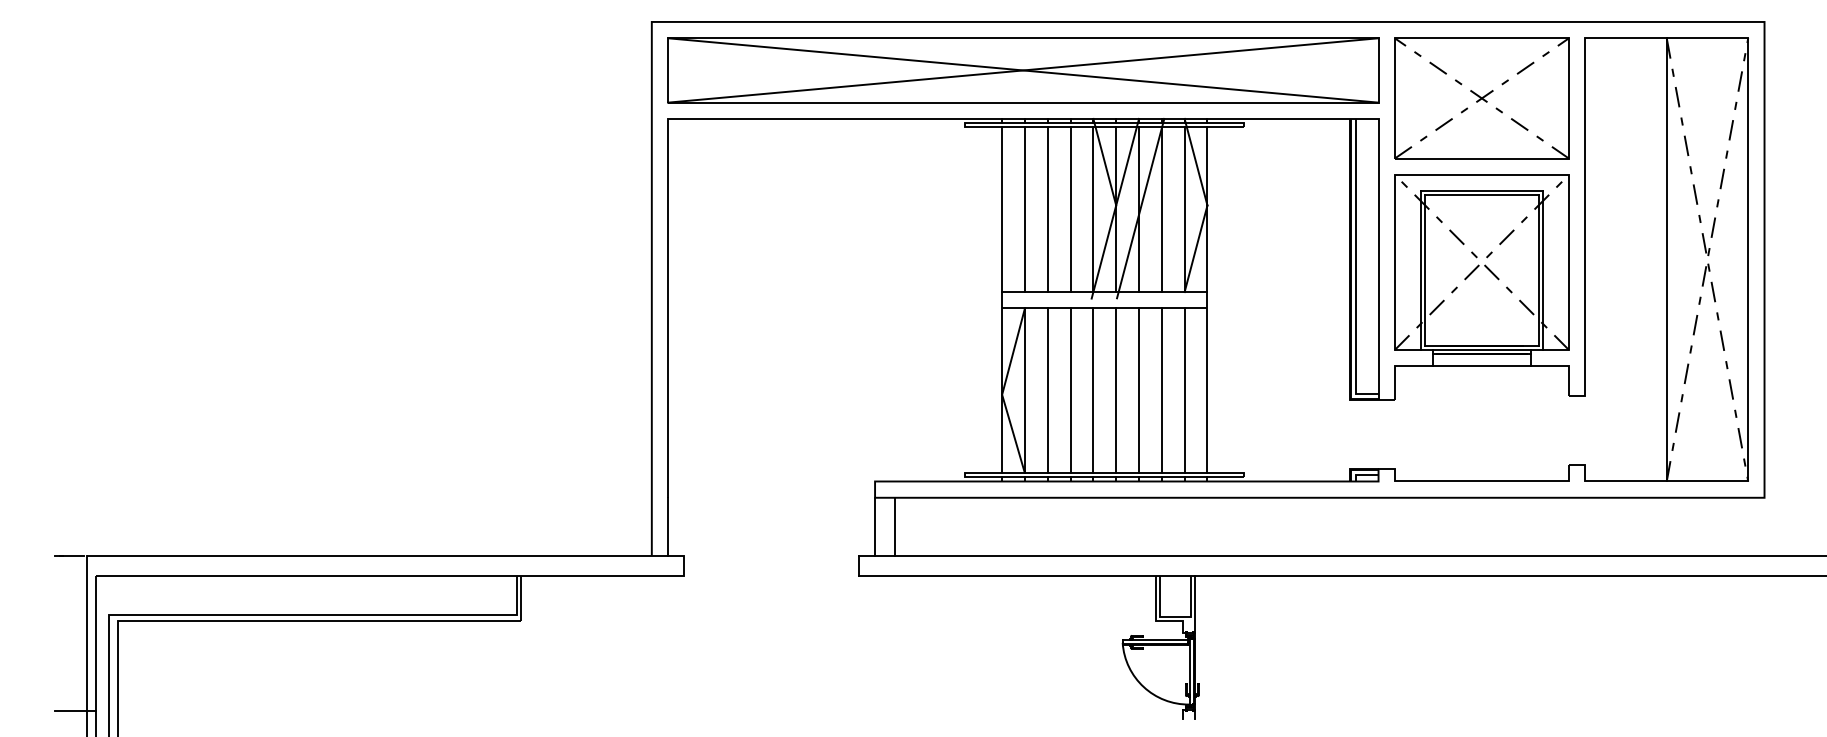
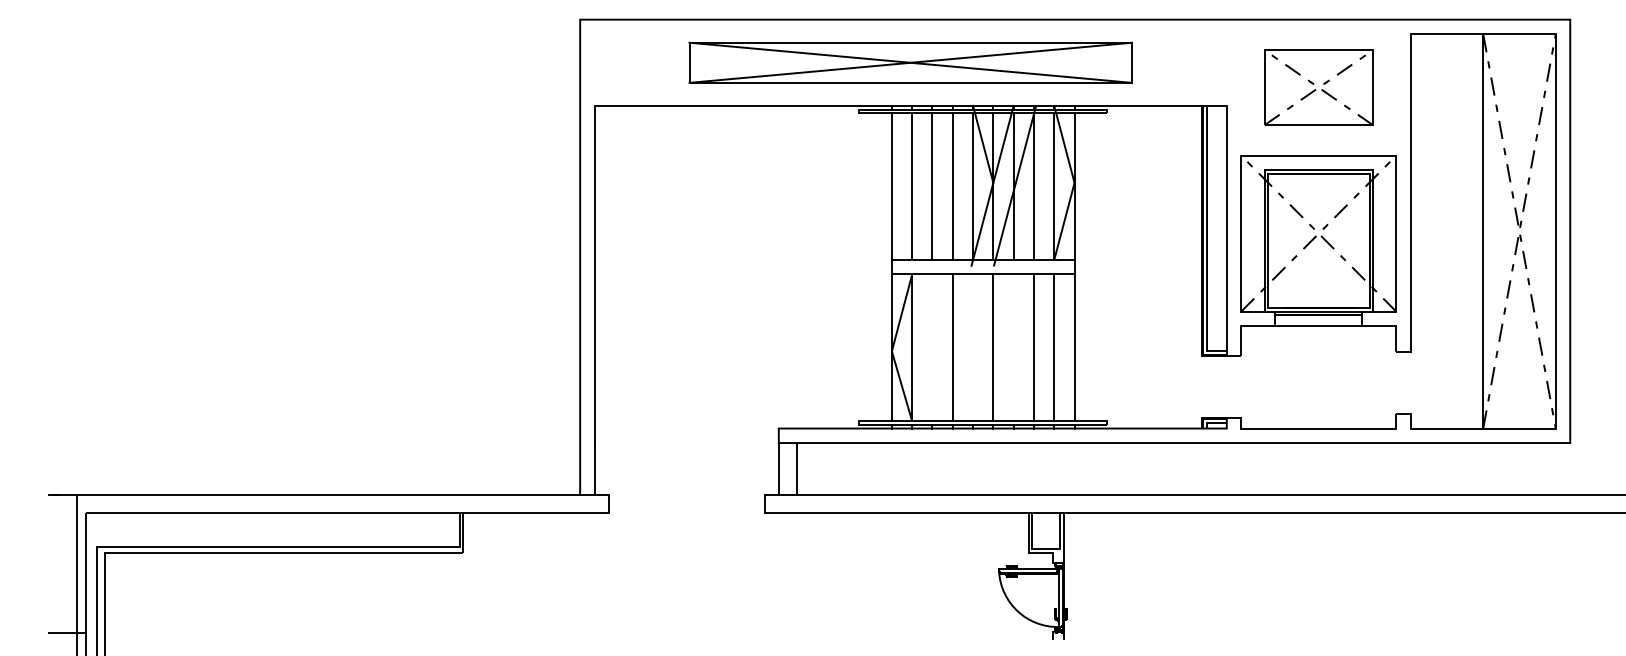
part: (1023, 70) -> (910, 62), size x0.7
part: (1481, 98) -> (1318, 87), size x0.7
line: (1047, 390) -> (932, 347), removed
line: (1093, 390) -> (973, 347), removed
line: (1139, 390) -> (1014, 347), removed

